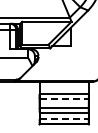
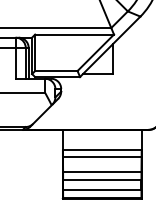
line: (64, 98) -> (102, 157), dashed -> solid
line: (64, 119) -> (102, 190), dashed -> solid

